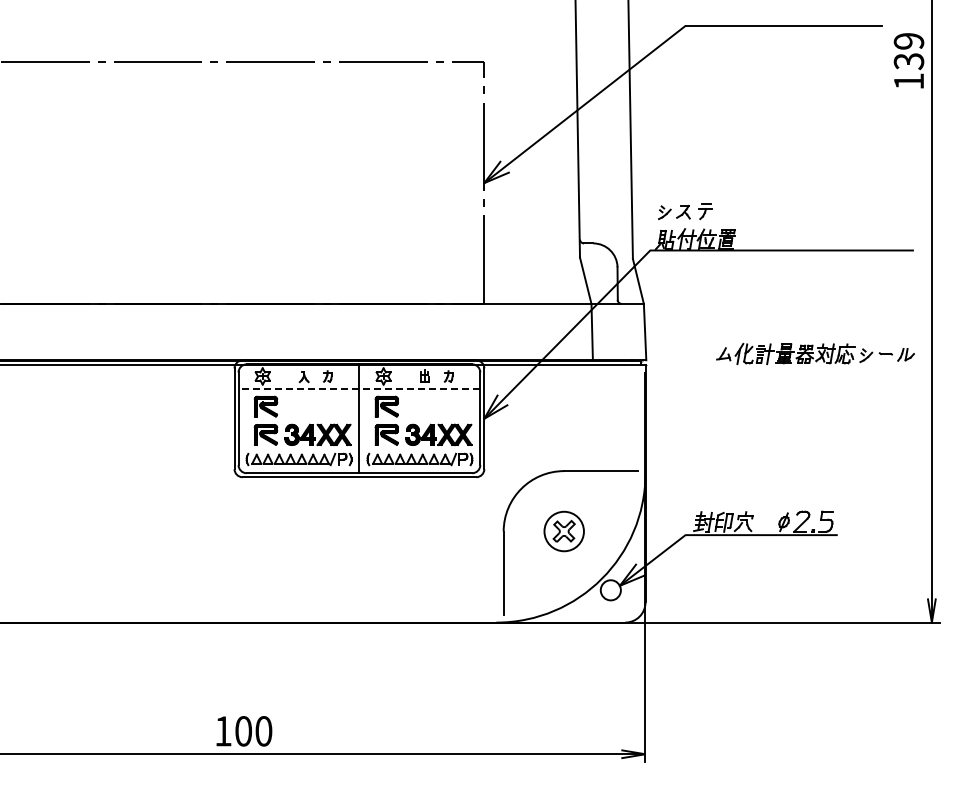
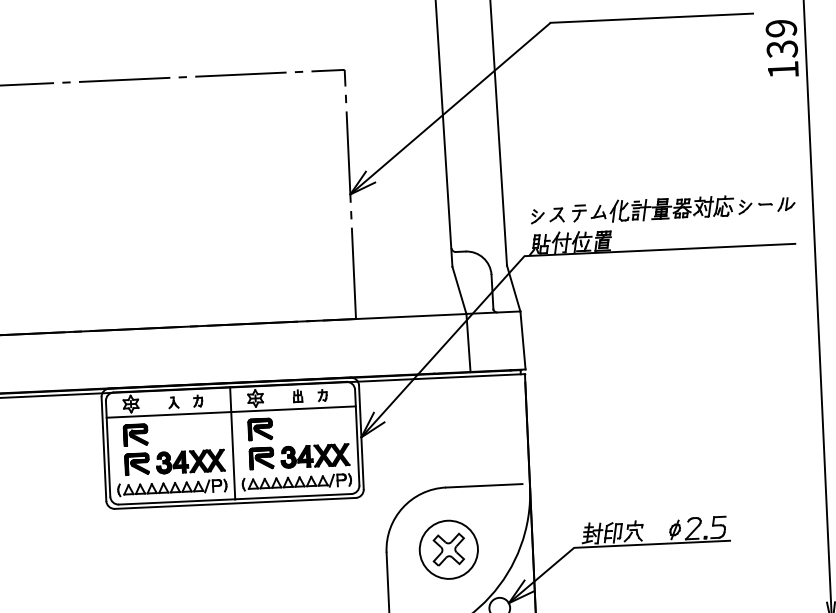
part: (815, 353) -> (692, 207), moved
line: (359, 388) -> (231, 411), dashed -> solid
part: (564, 531) -> (449, 549), size x1.43

